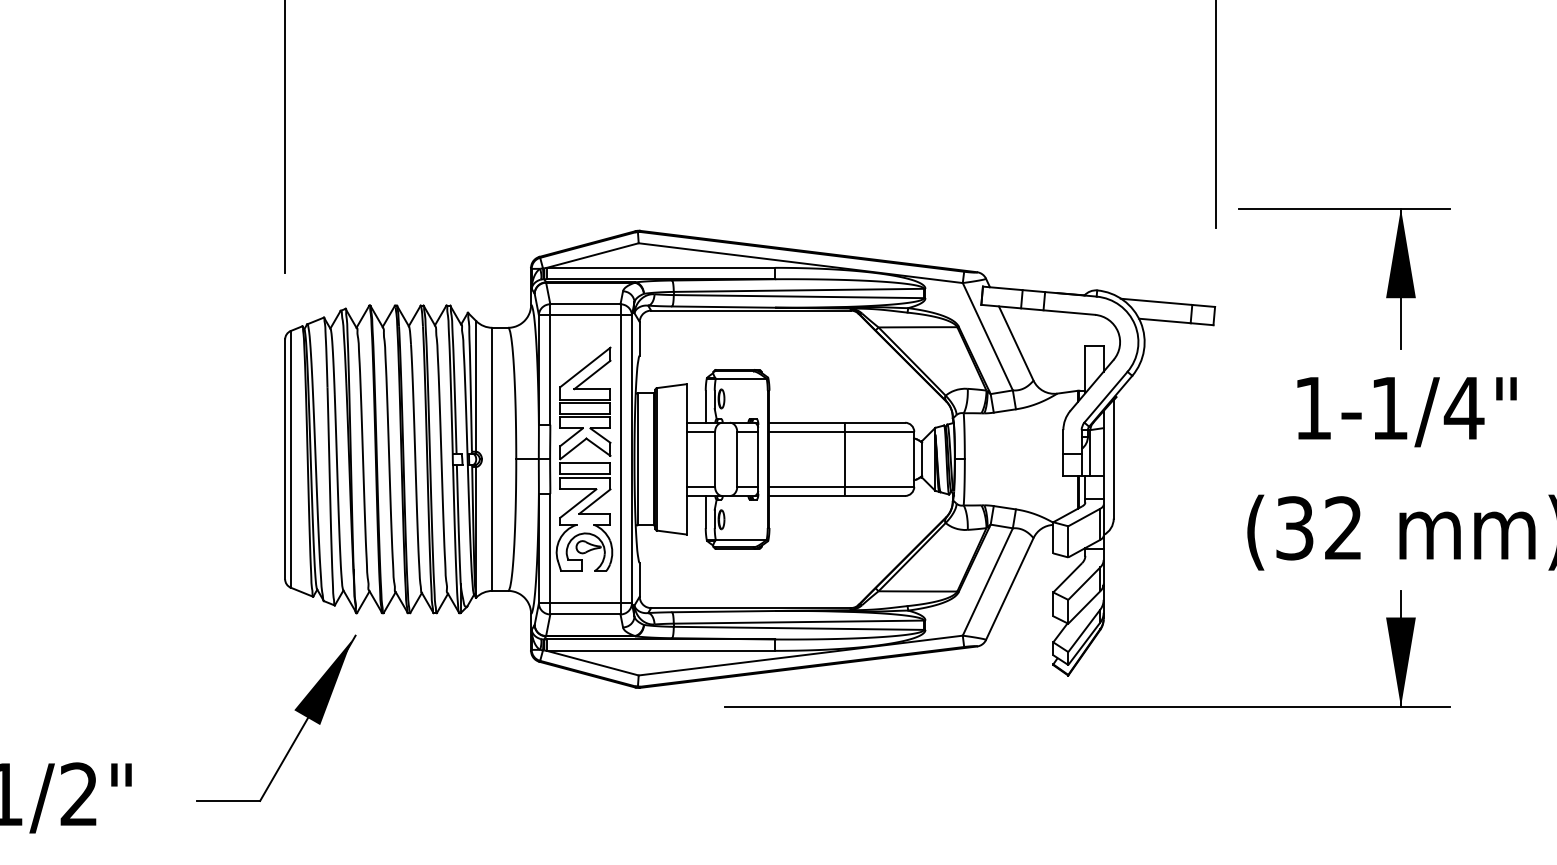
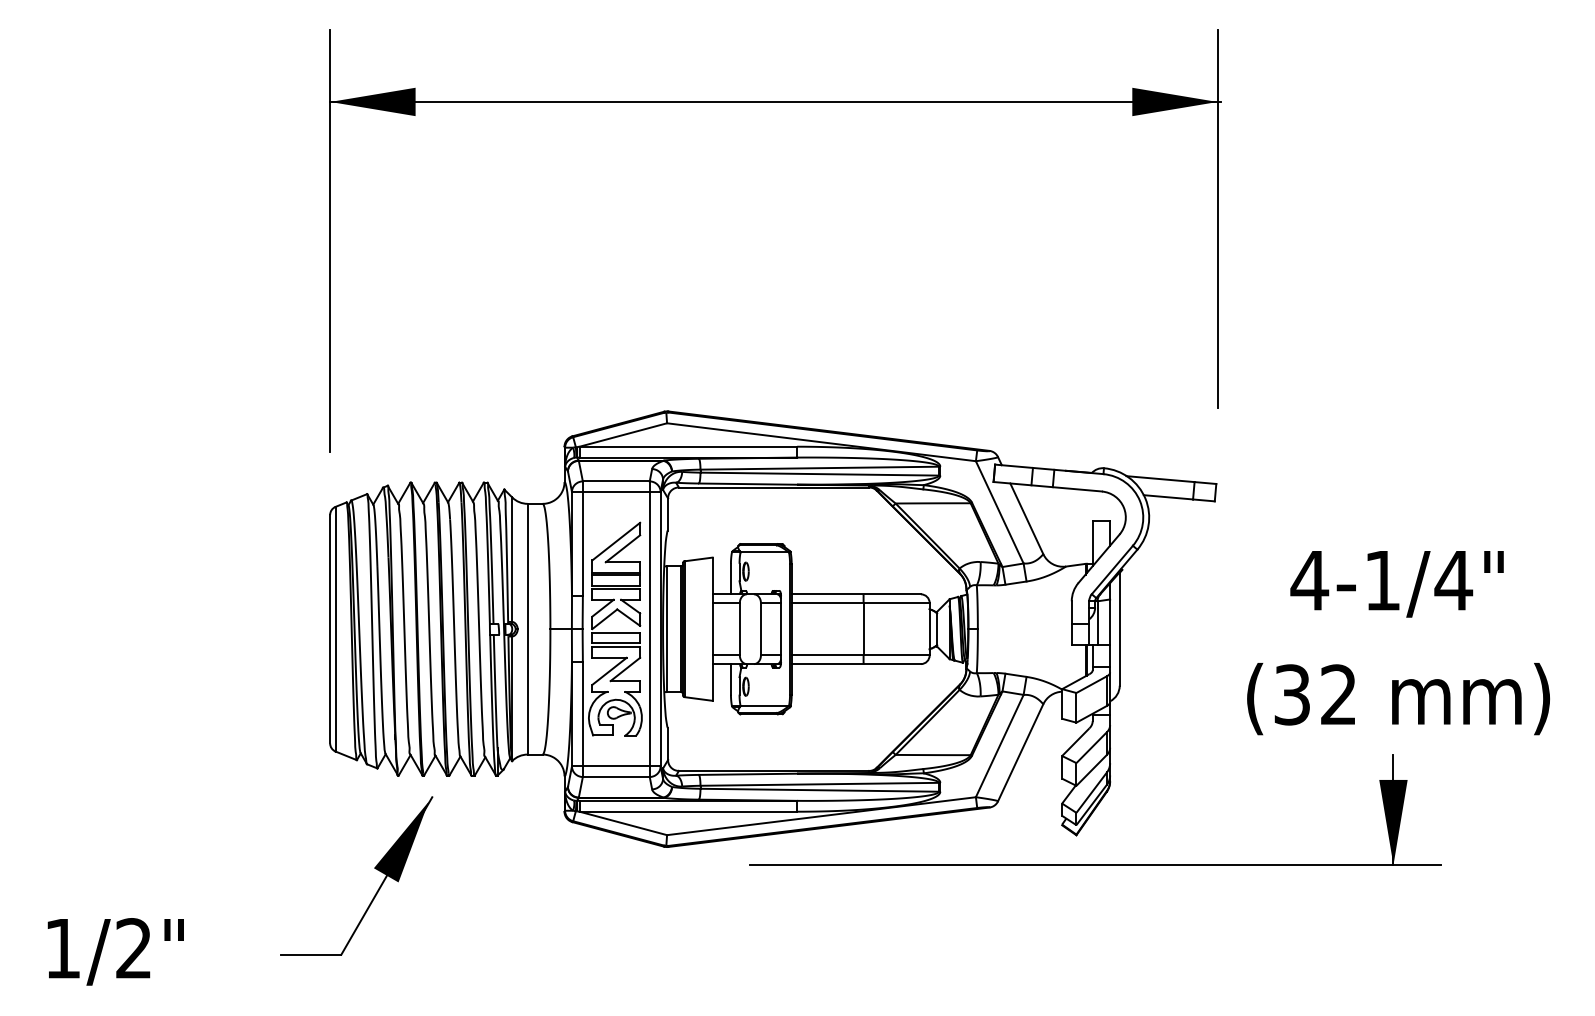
part: (1388, 282) -> (1381, 460), removed
text: (1312, 408) -> (1309, 580), 1-1/4" -> 4-1/4"
part: (294, 710) -> (374, 868), moved

